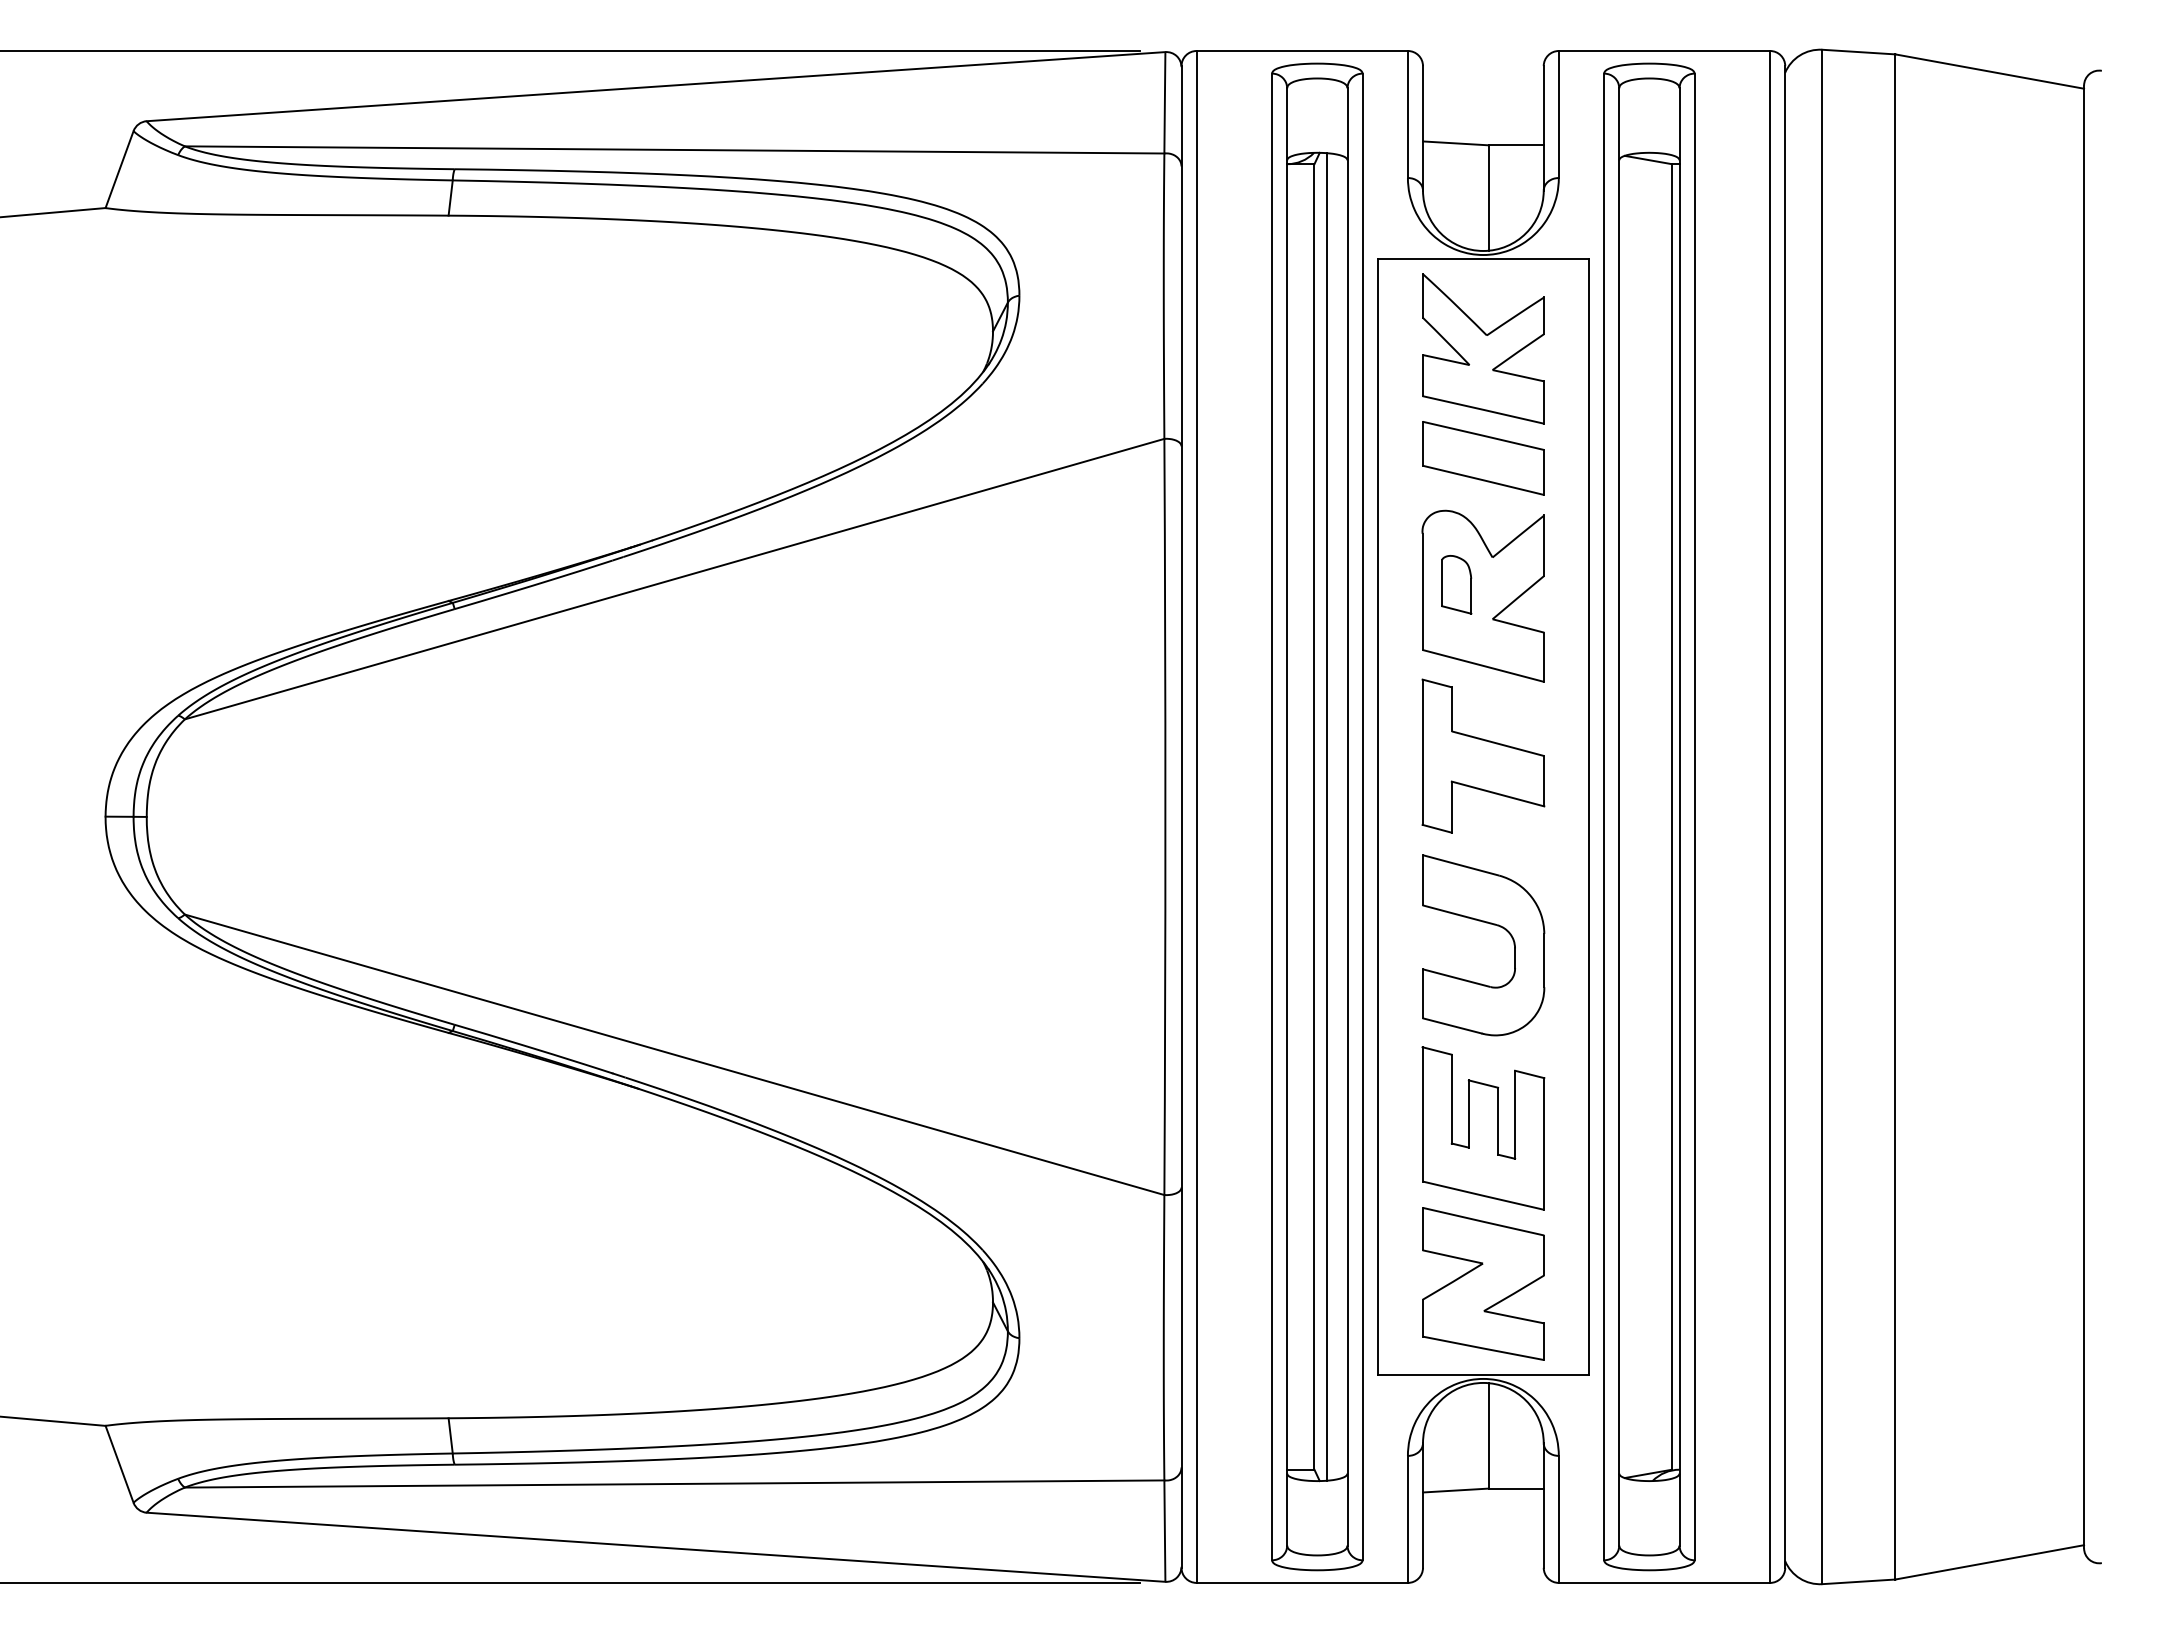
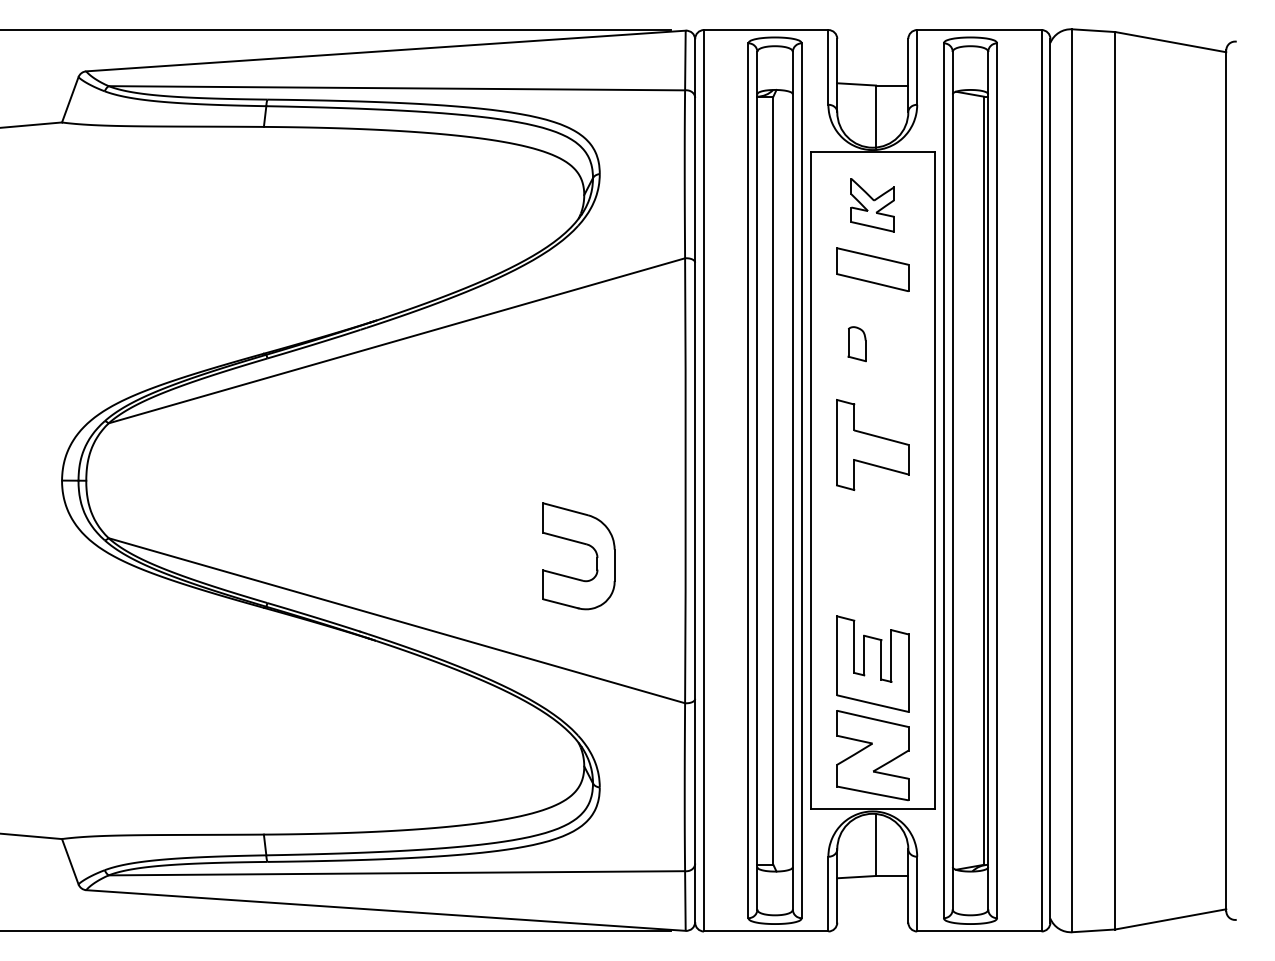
part: (1482, 349) -> (872, 205), size x0.6
part: (1482, 595) -> (872, 350), removed
line: (1326, 816) -> (780, 480), removed
part: (1489, 925) -> (582, 544), moved

